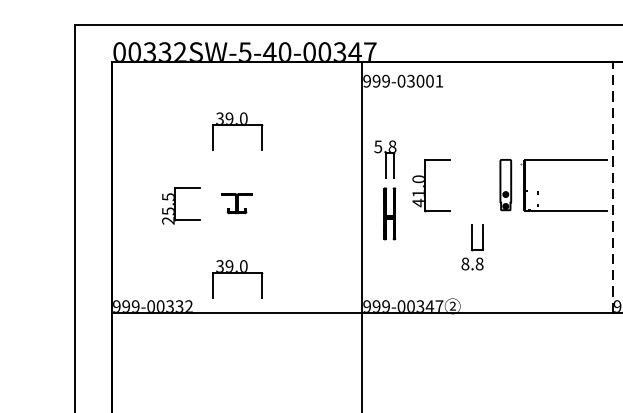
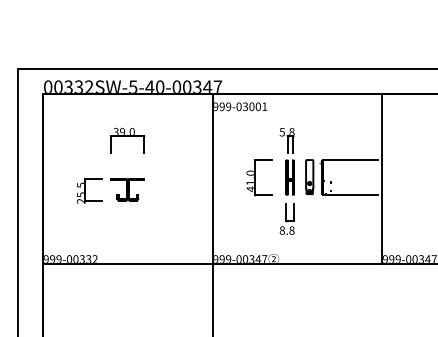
line: (613, 187) -> (382, 178), dashed -> solid
part: (384, 190) -> (286, 161), moved
part: (236, 203) -> (127, 189), size x1.67
part: (236, 278) -> (127, 240), removed

